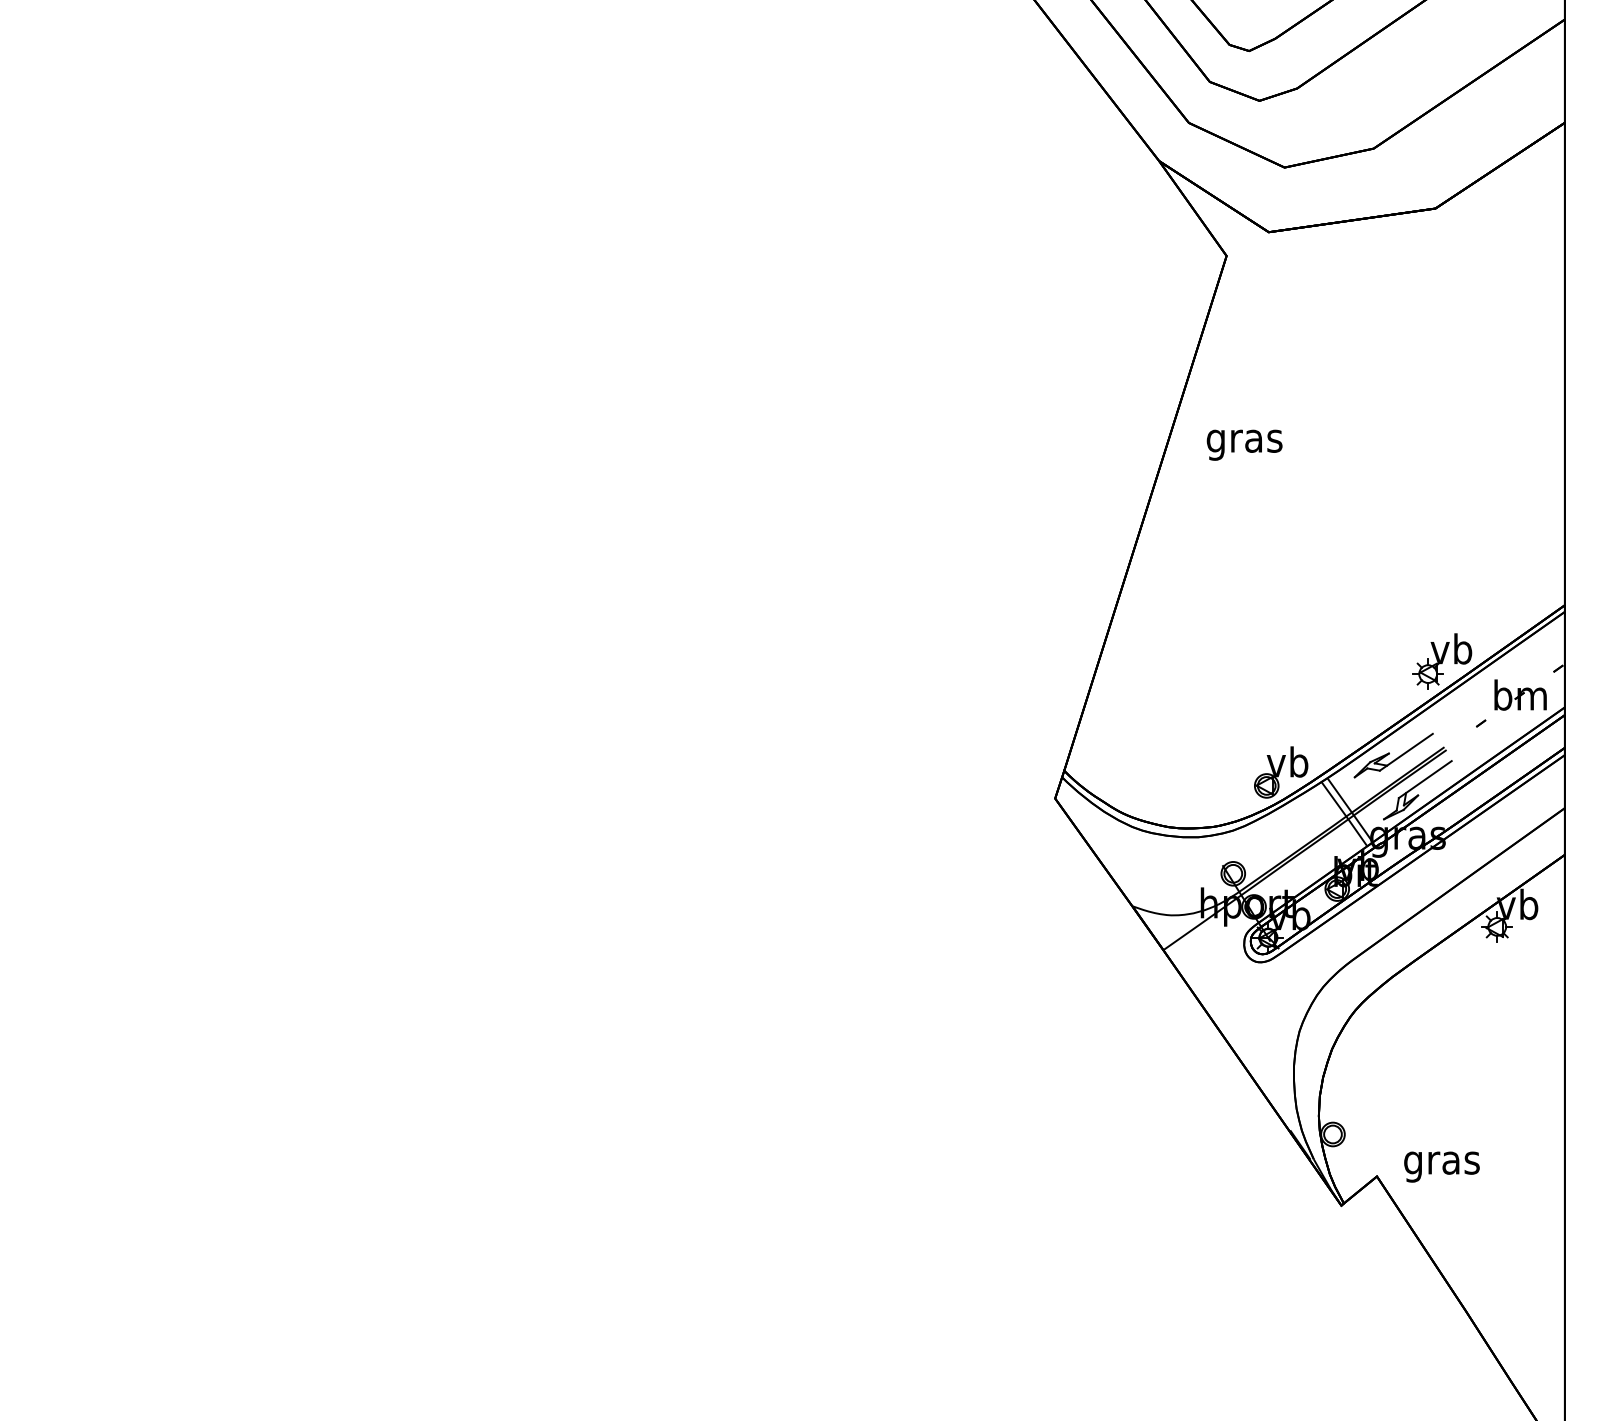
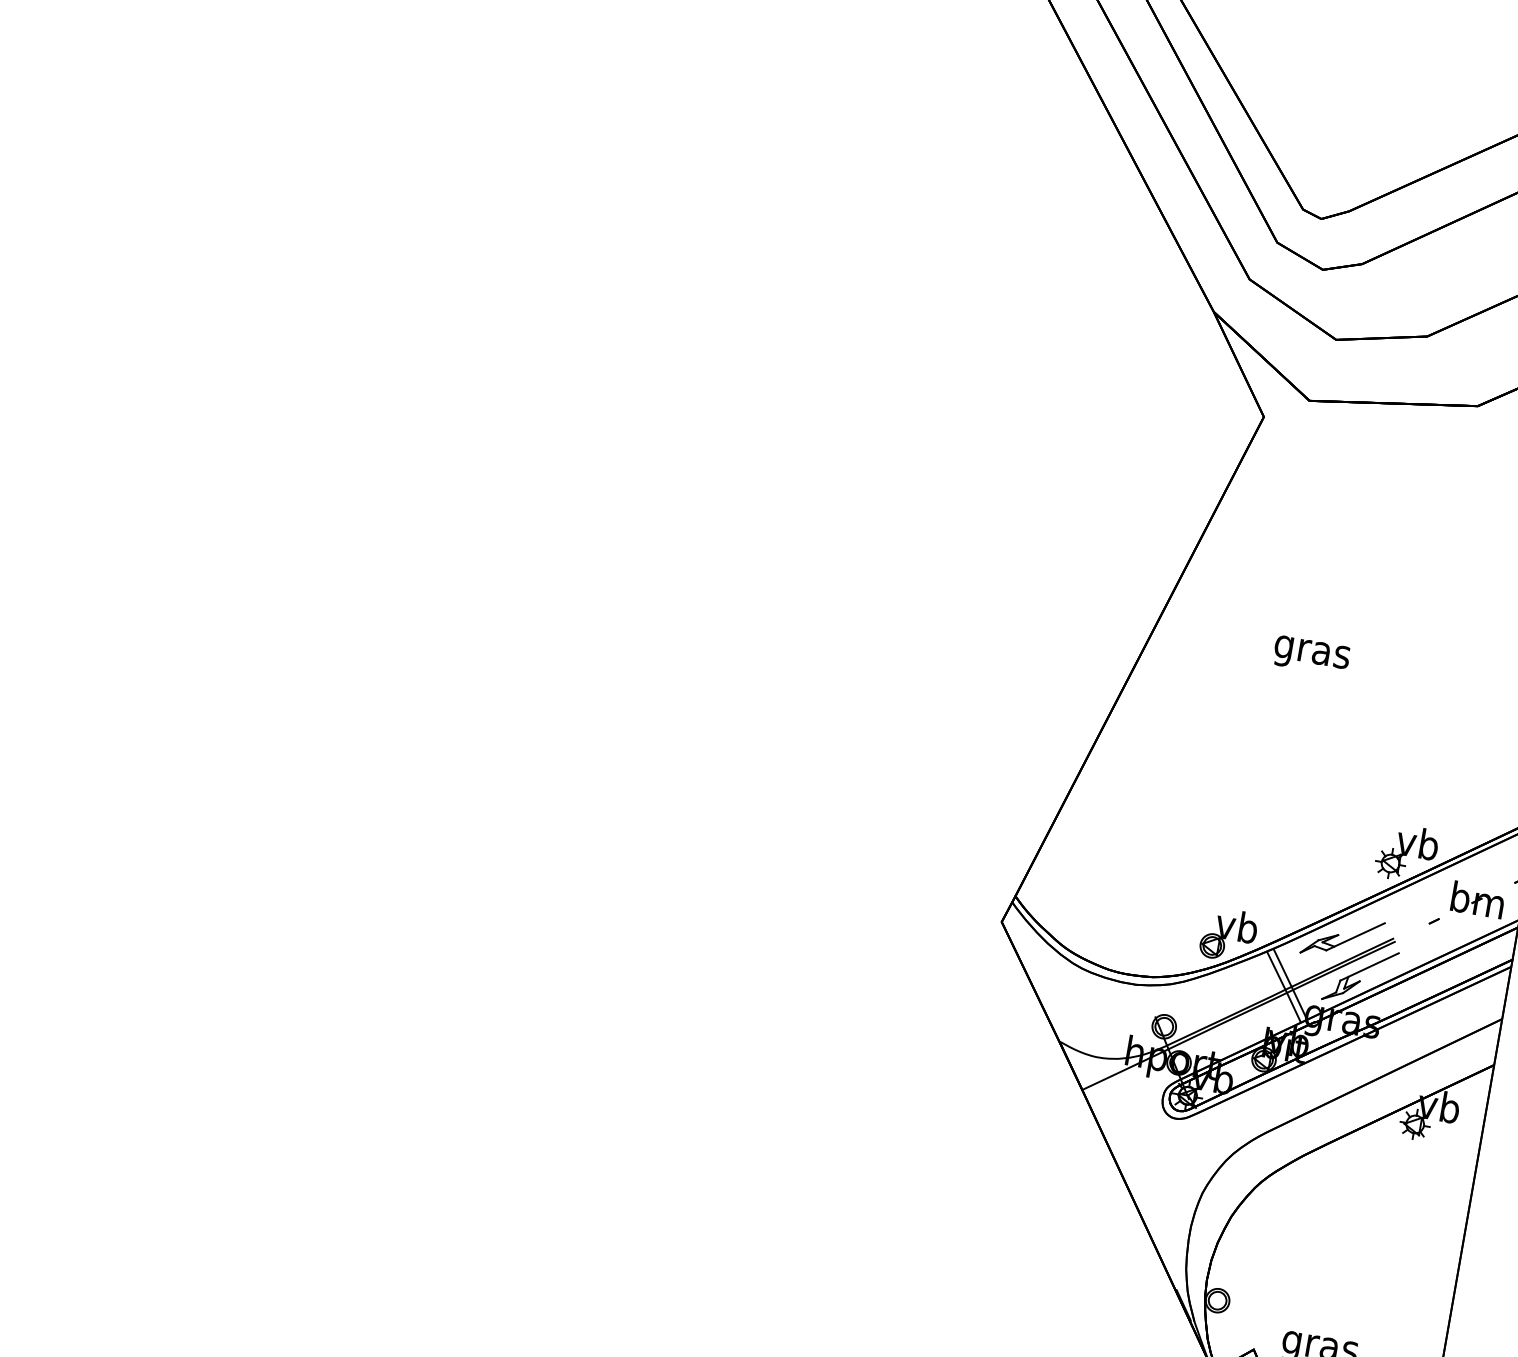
text: (1244, 444) -> (1311, 655), moved

